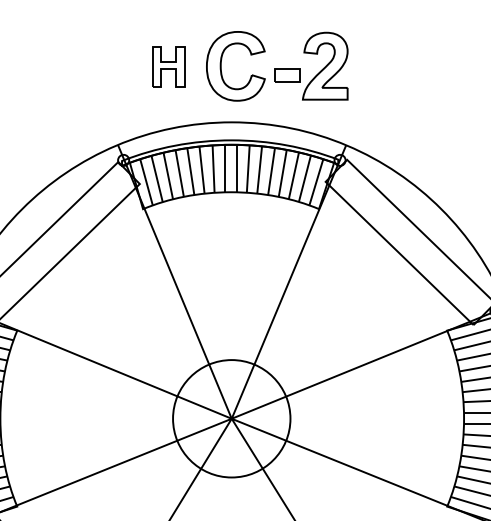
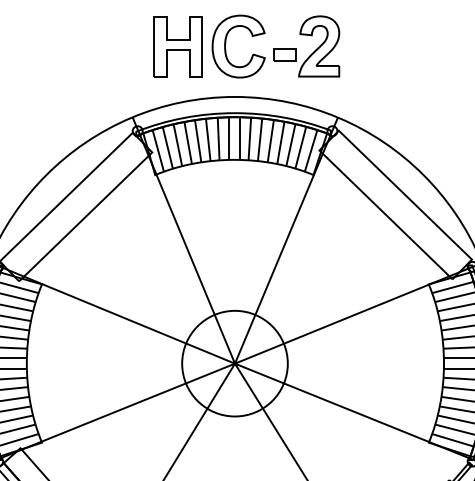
part: (167, 66) -> (177, 46), size x1.67

